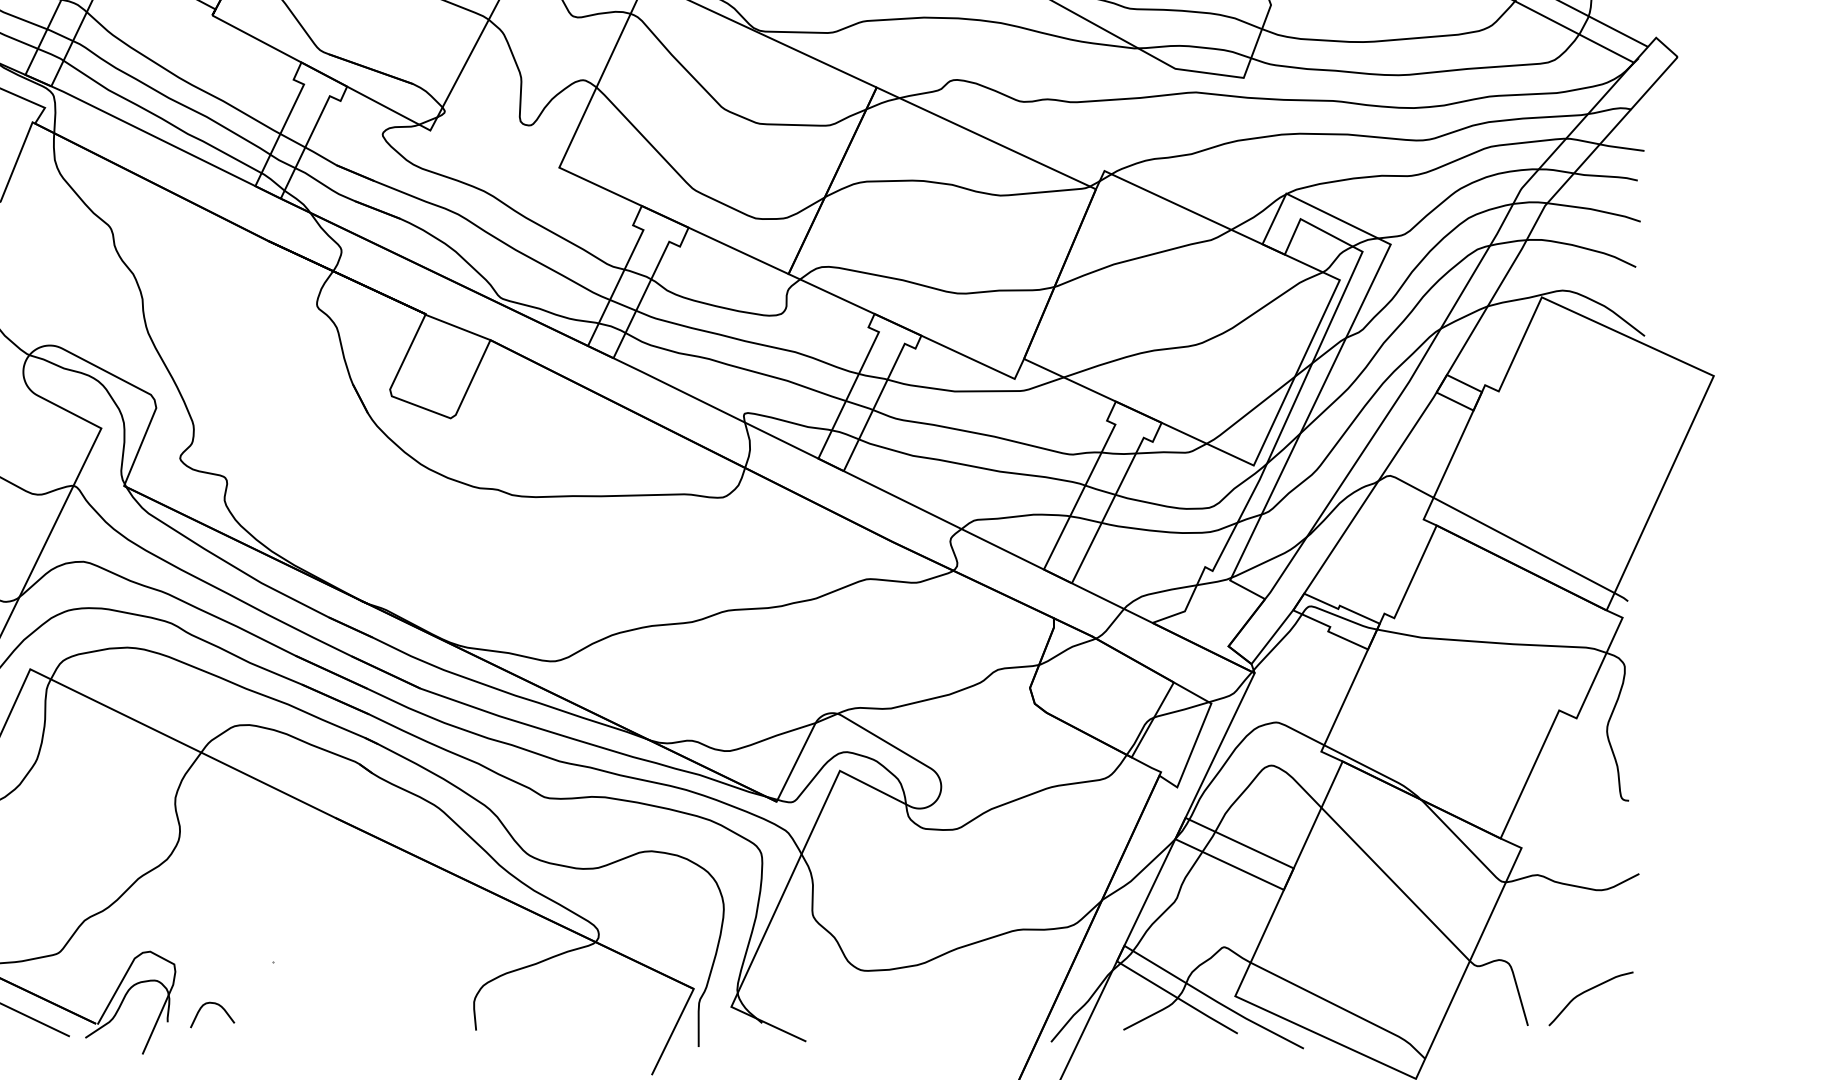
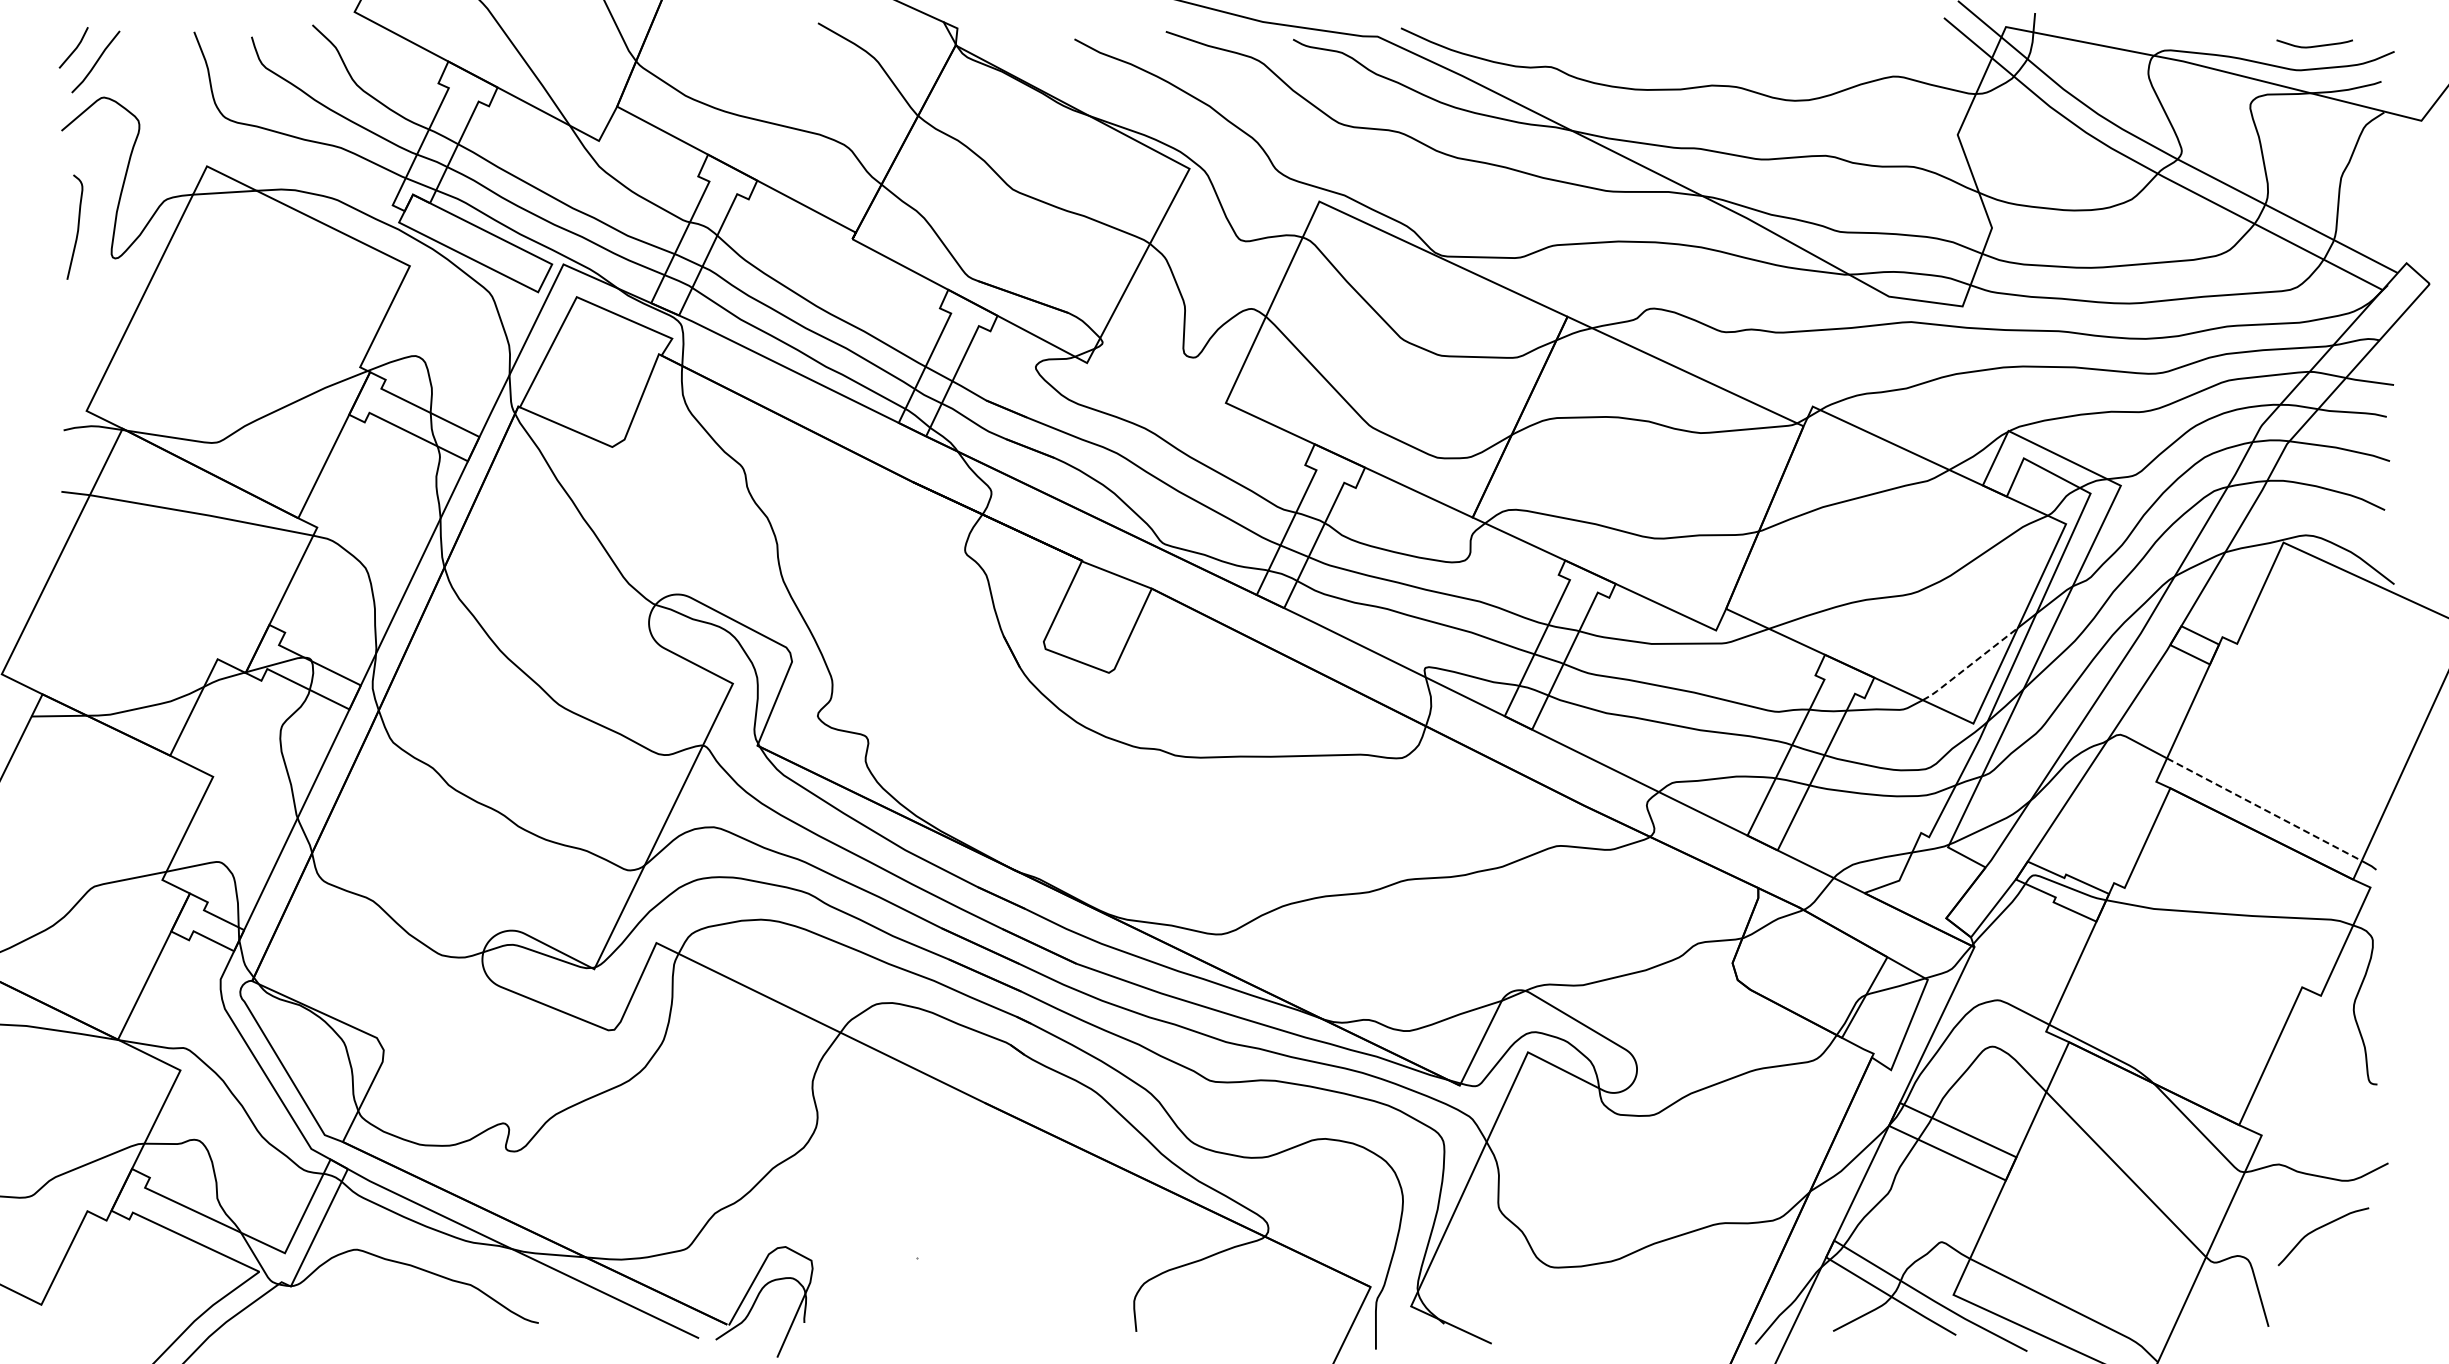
line: (1250, 411) -> (1969, 665), solid -> dashed
line: (1524, 545) -> (2264, 809), solid -> dashed
curve: (1588, 991) -> (2320, 1228), moved
curve: (212, 1004) -> (852, 1303), removed

